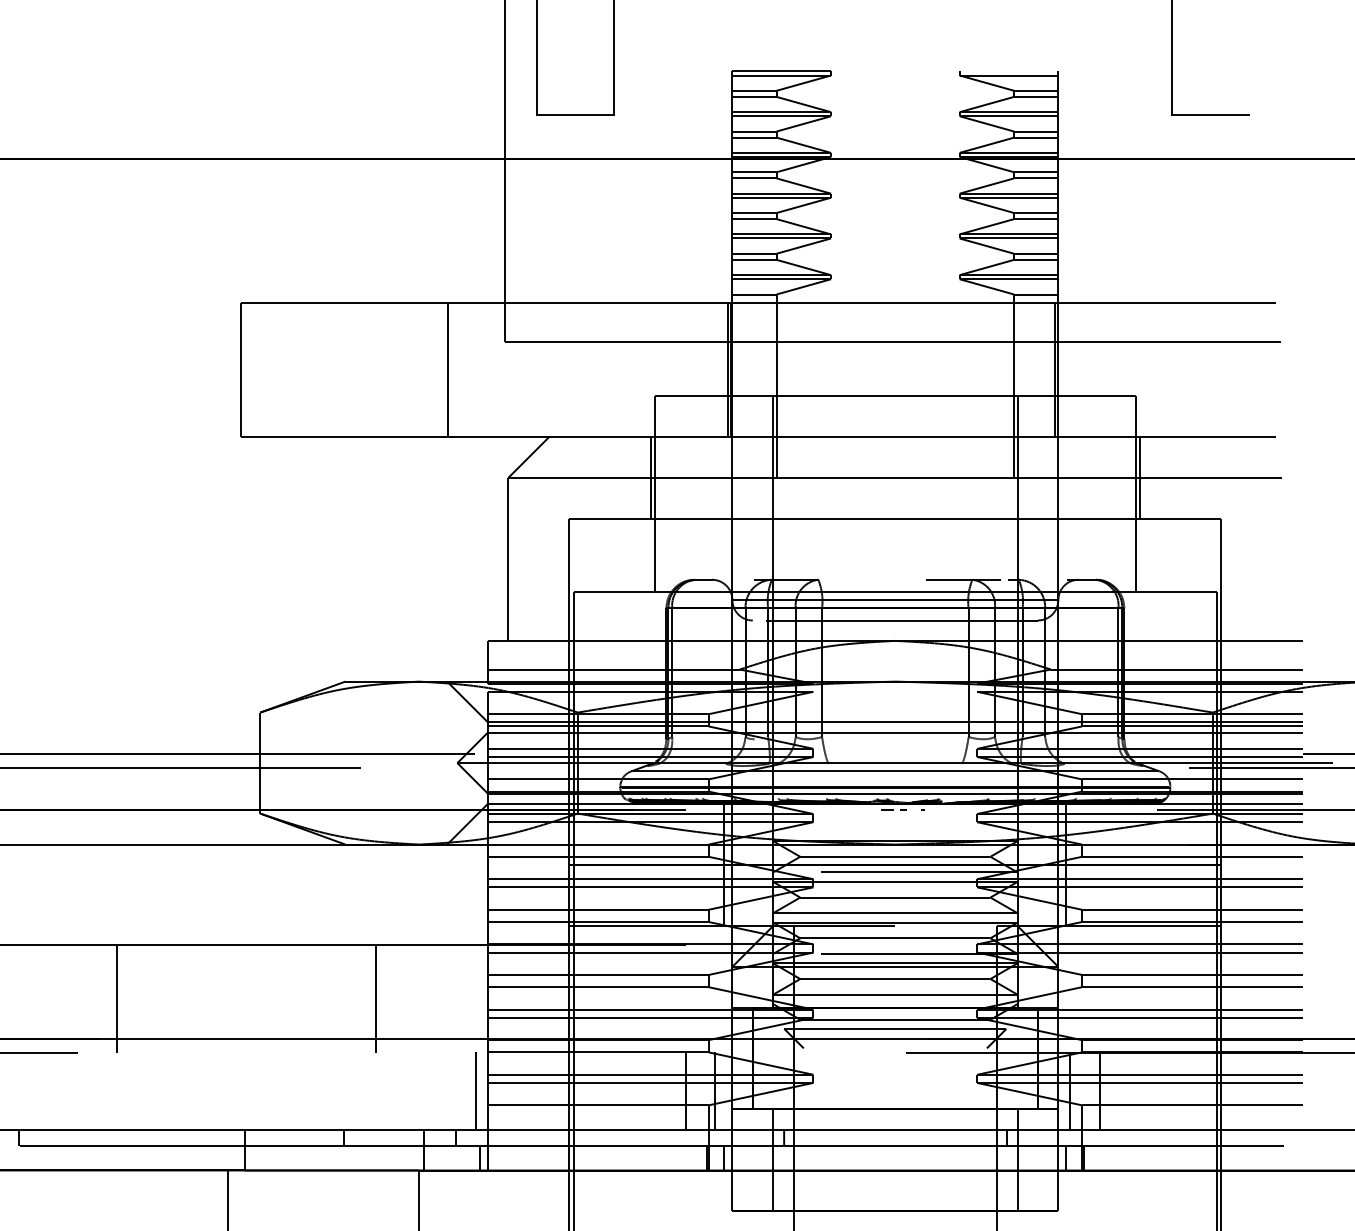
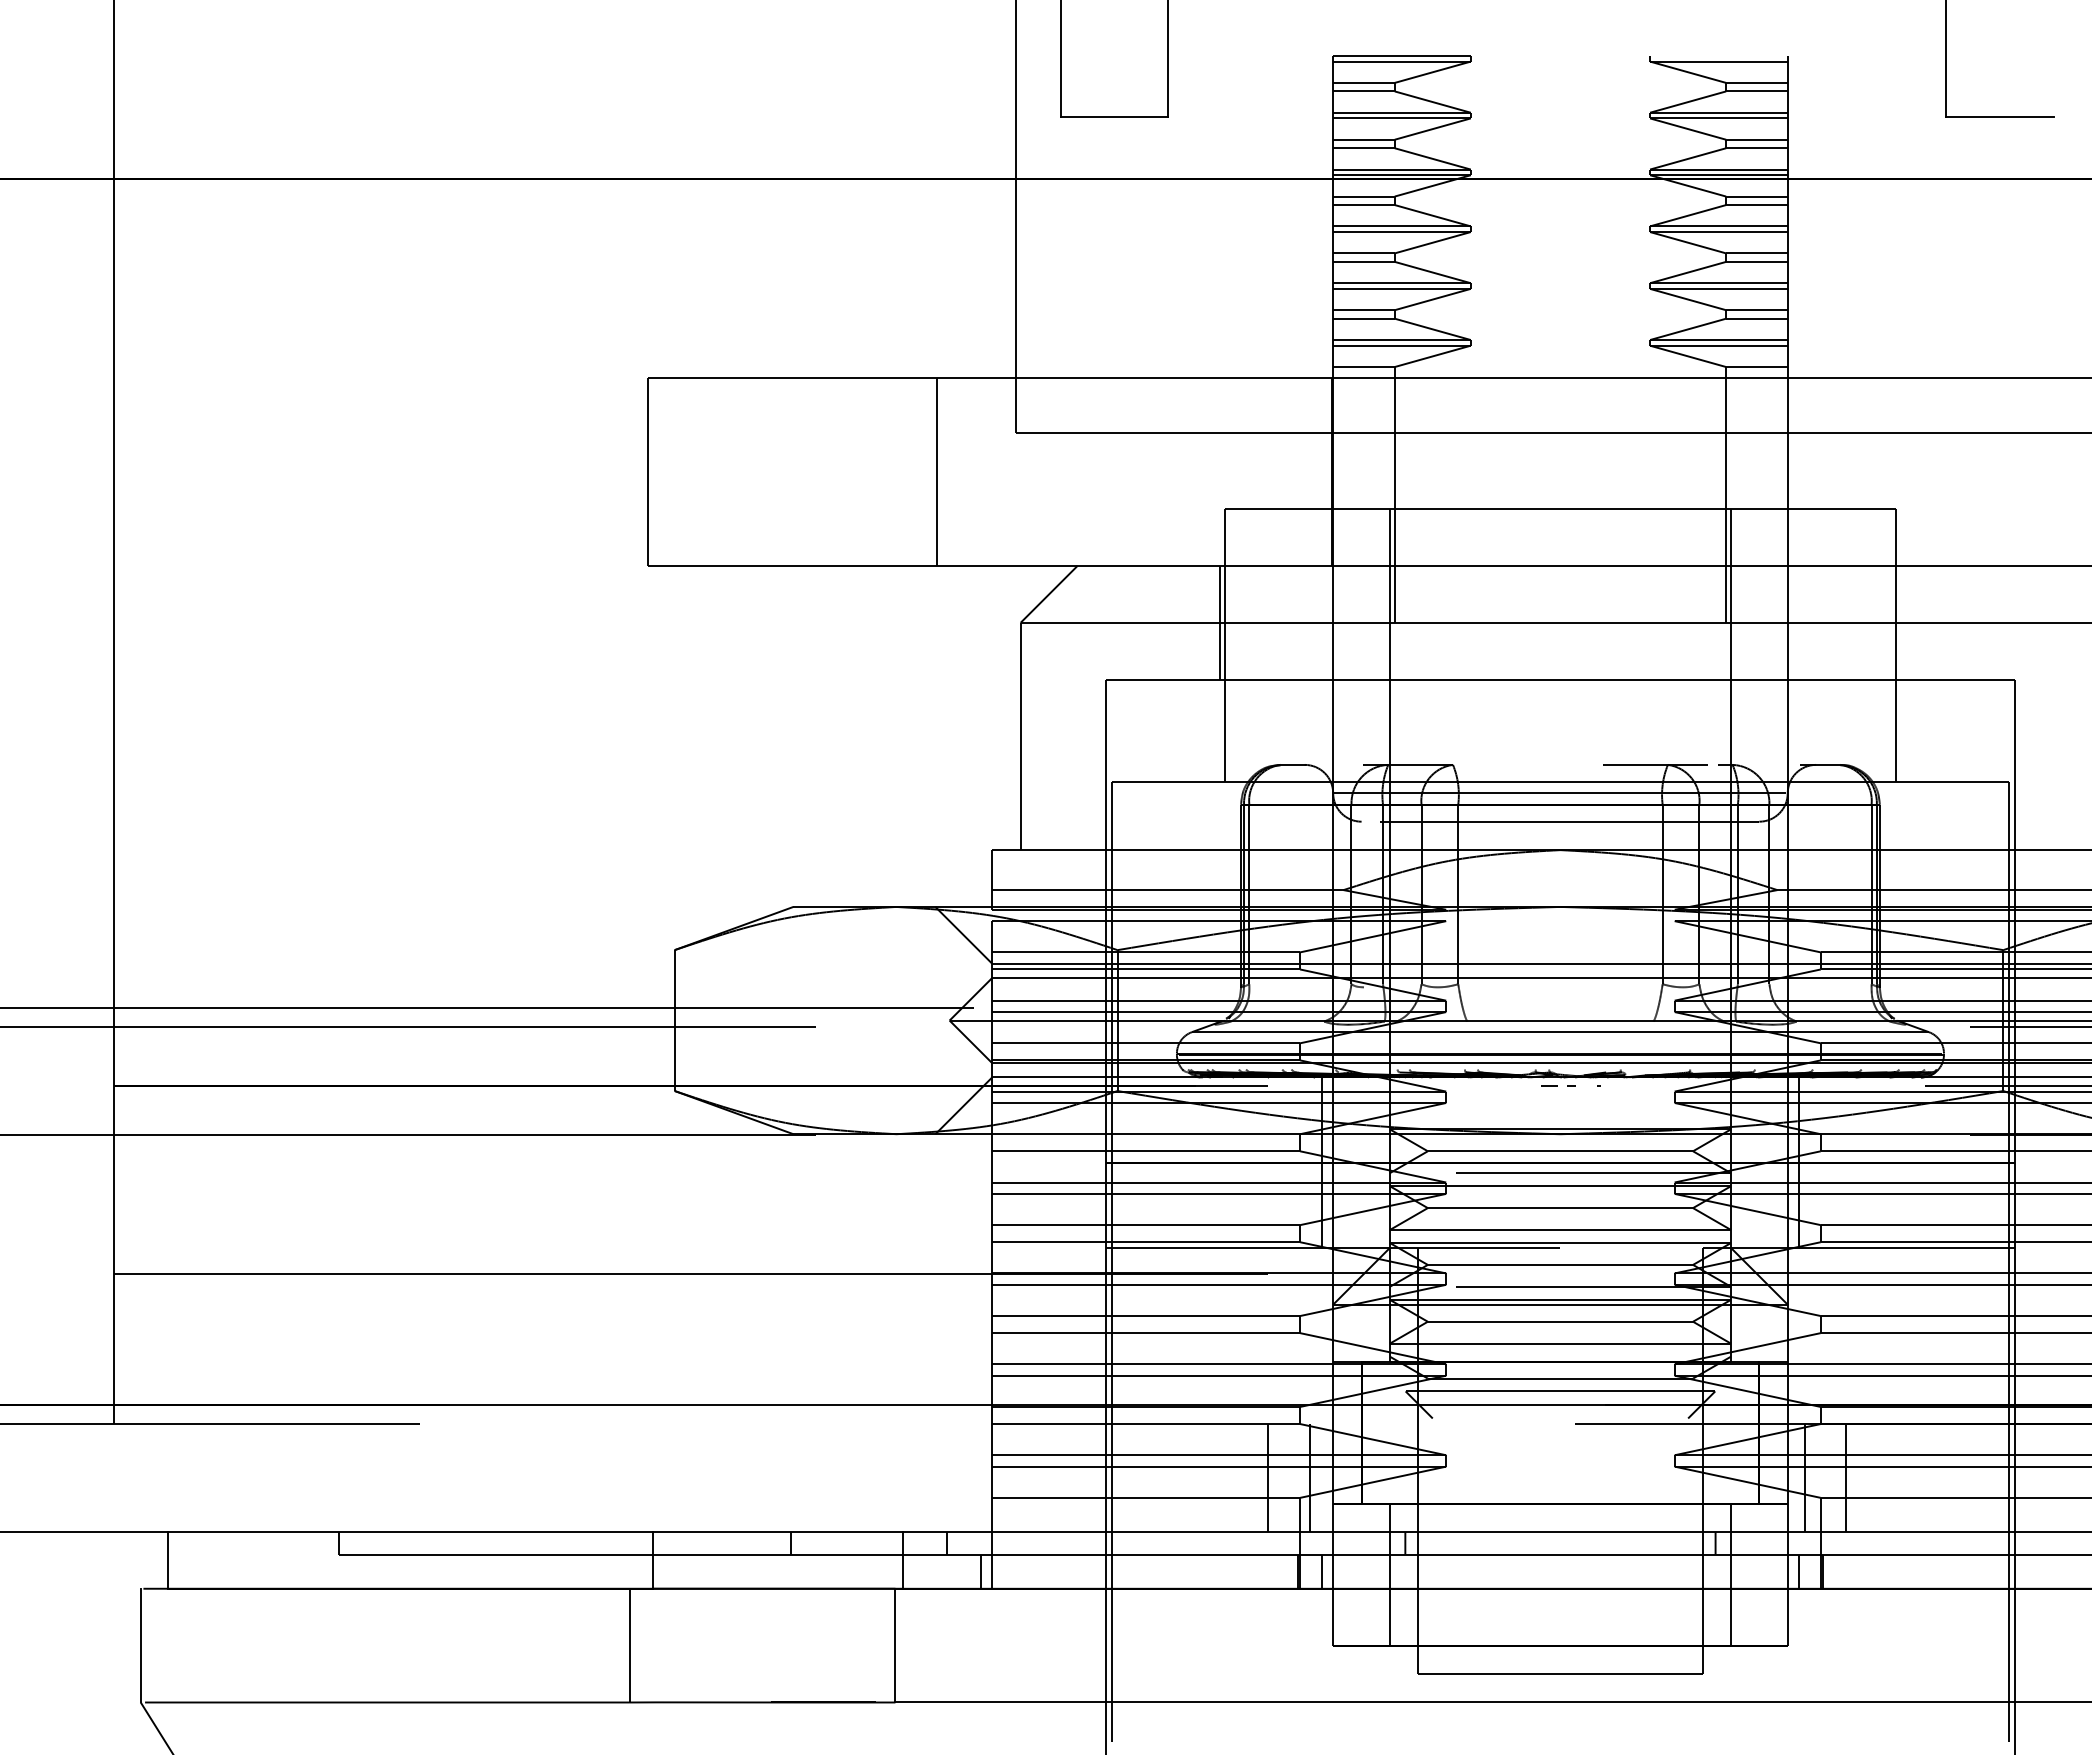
line: (727, 370) -> (1326, 472), removed
line: (1054, 370) -> (1782, 472), removed
line: (1139, 477) -> (1901, 622), removed
line: (116, 998) -> (474, 1349), removed
line: (375, 998) -> (835, 1349), removed
line: (475, 1090) -> (975, 1477), removed

